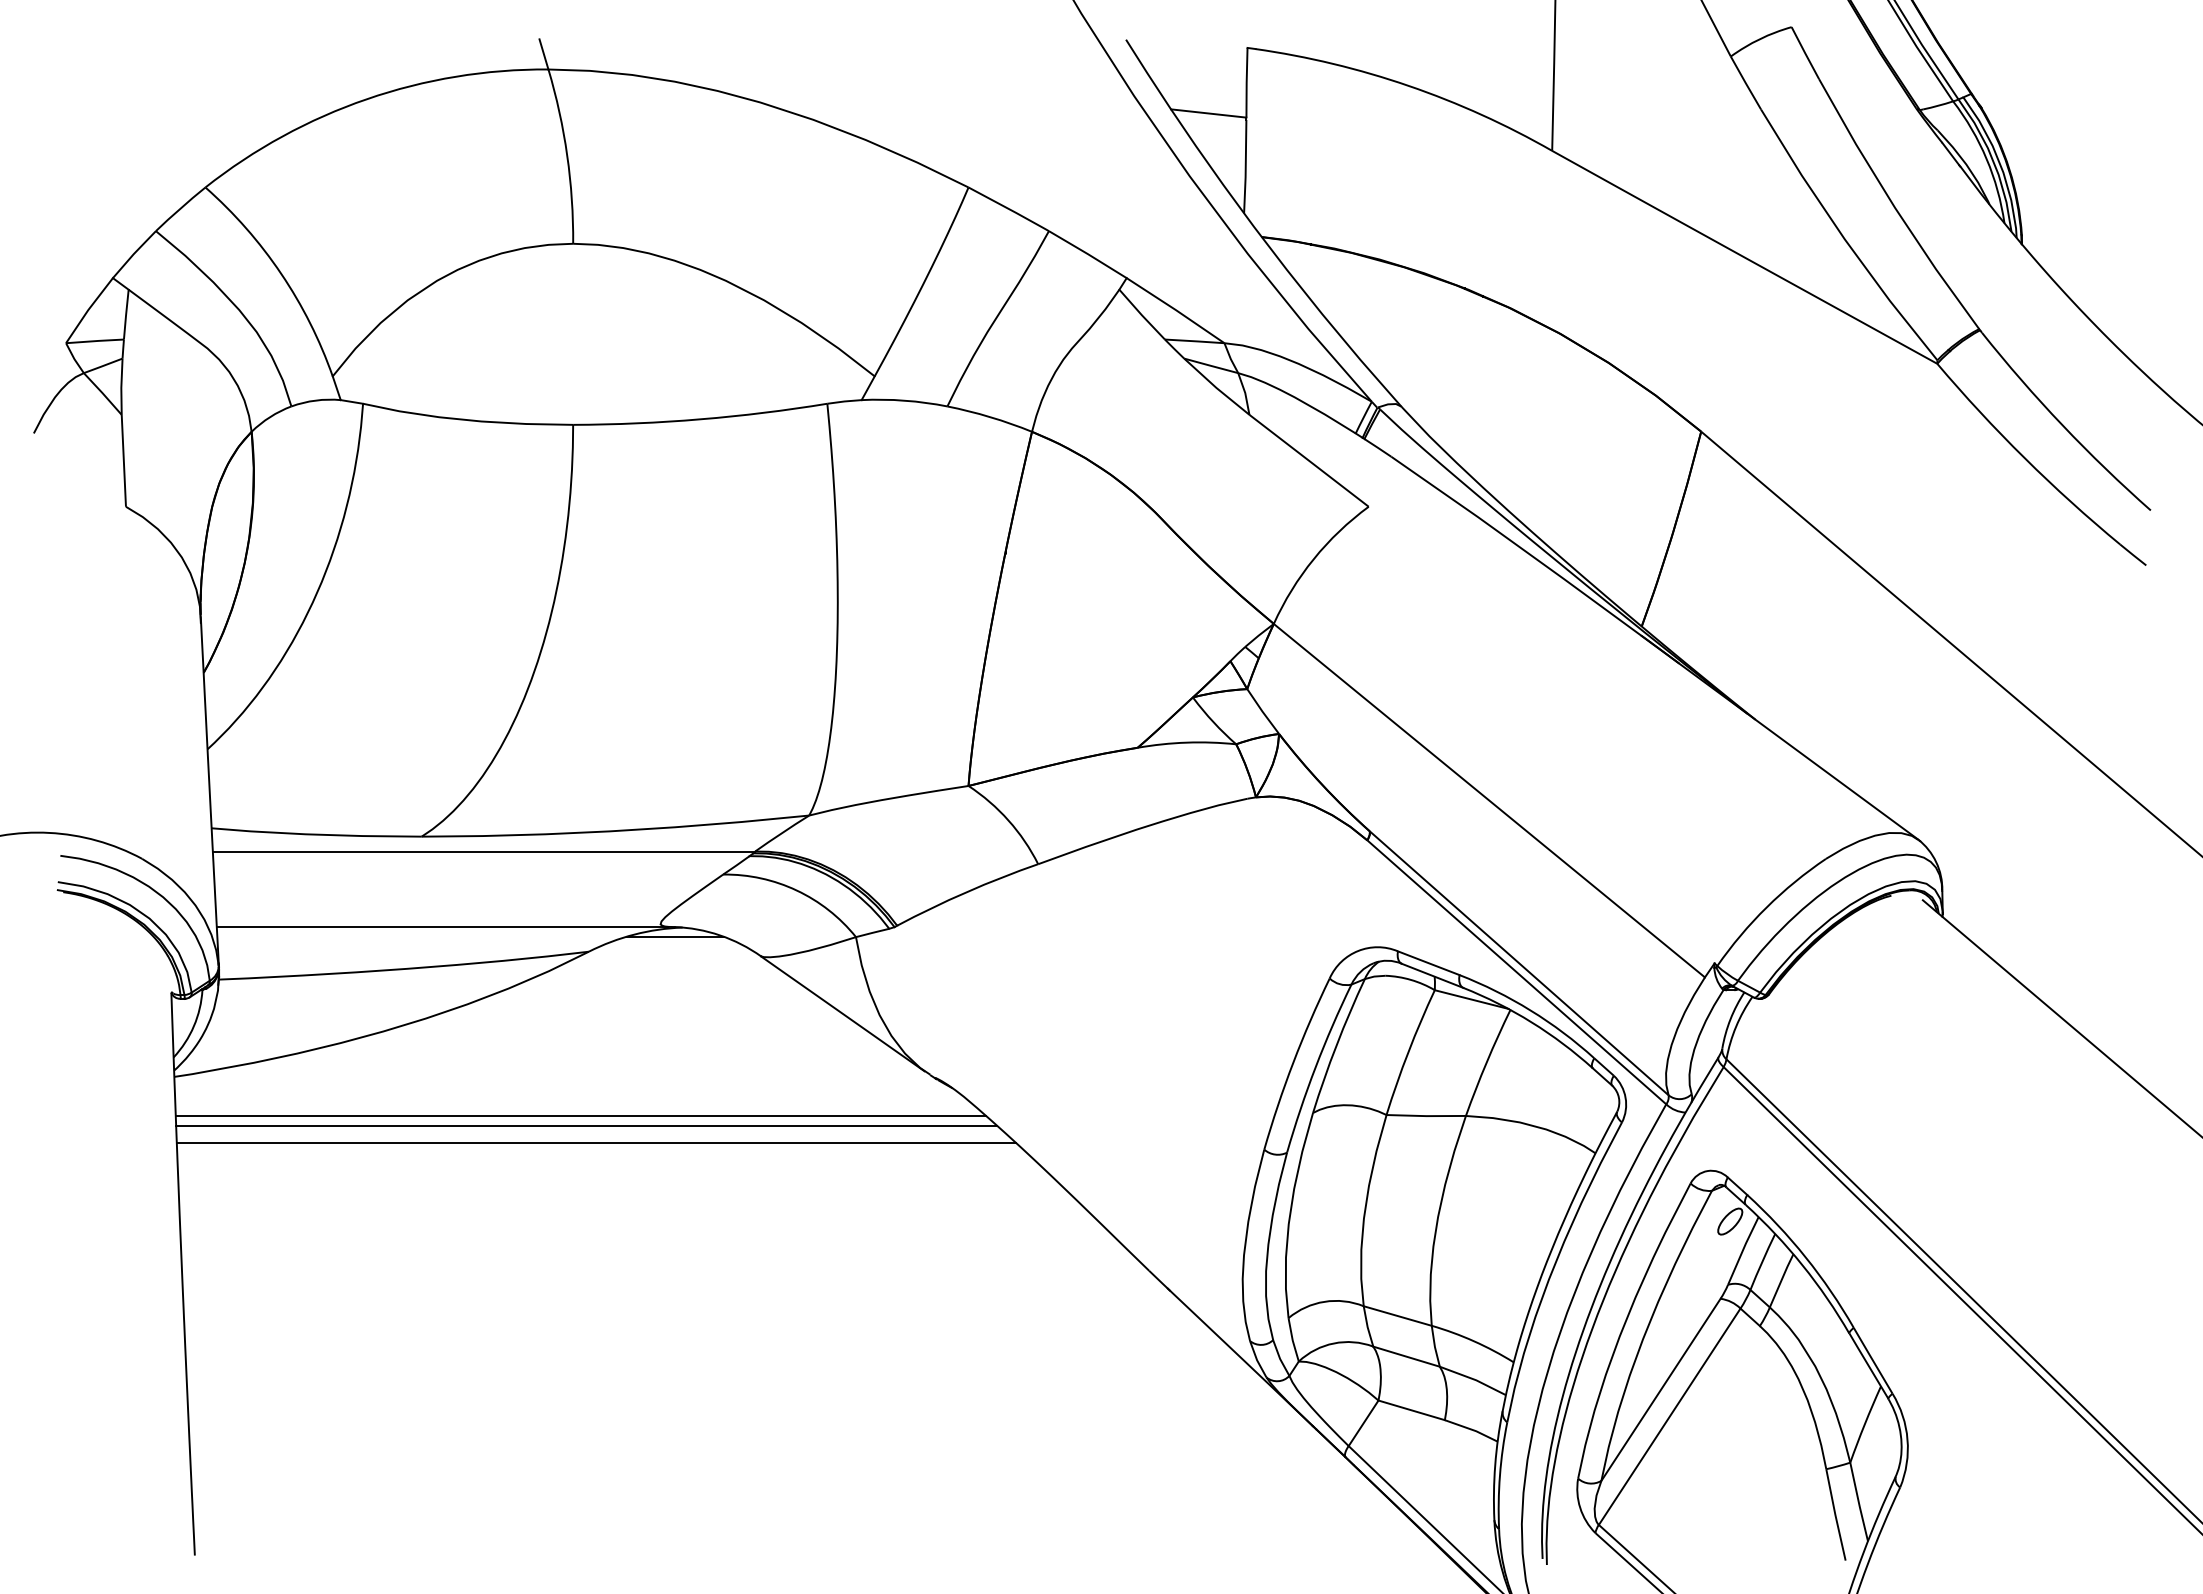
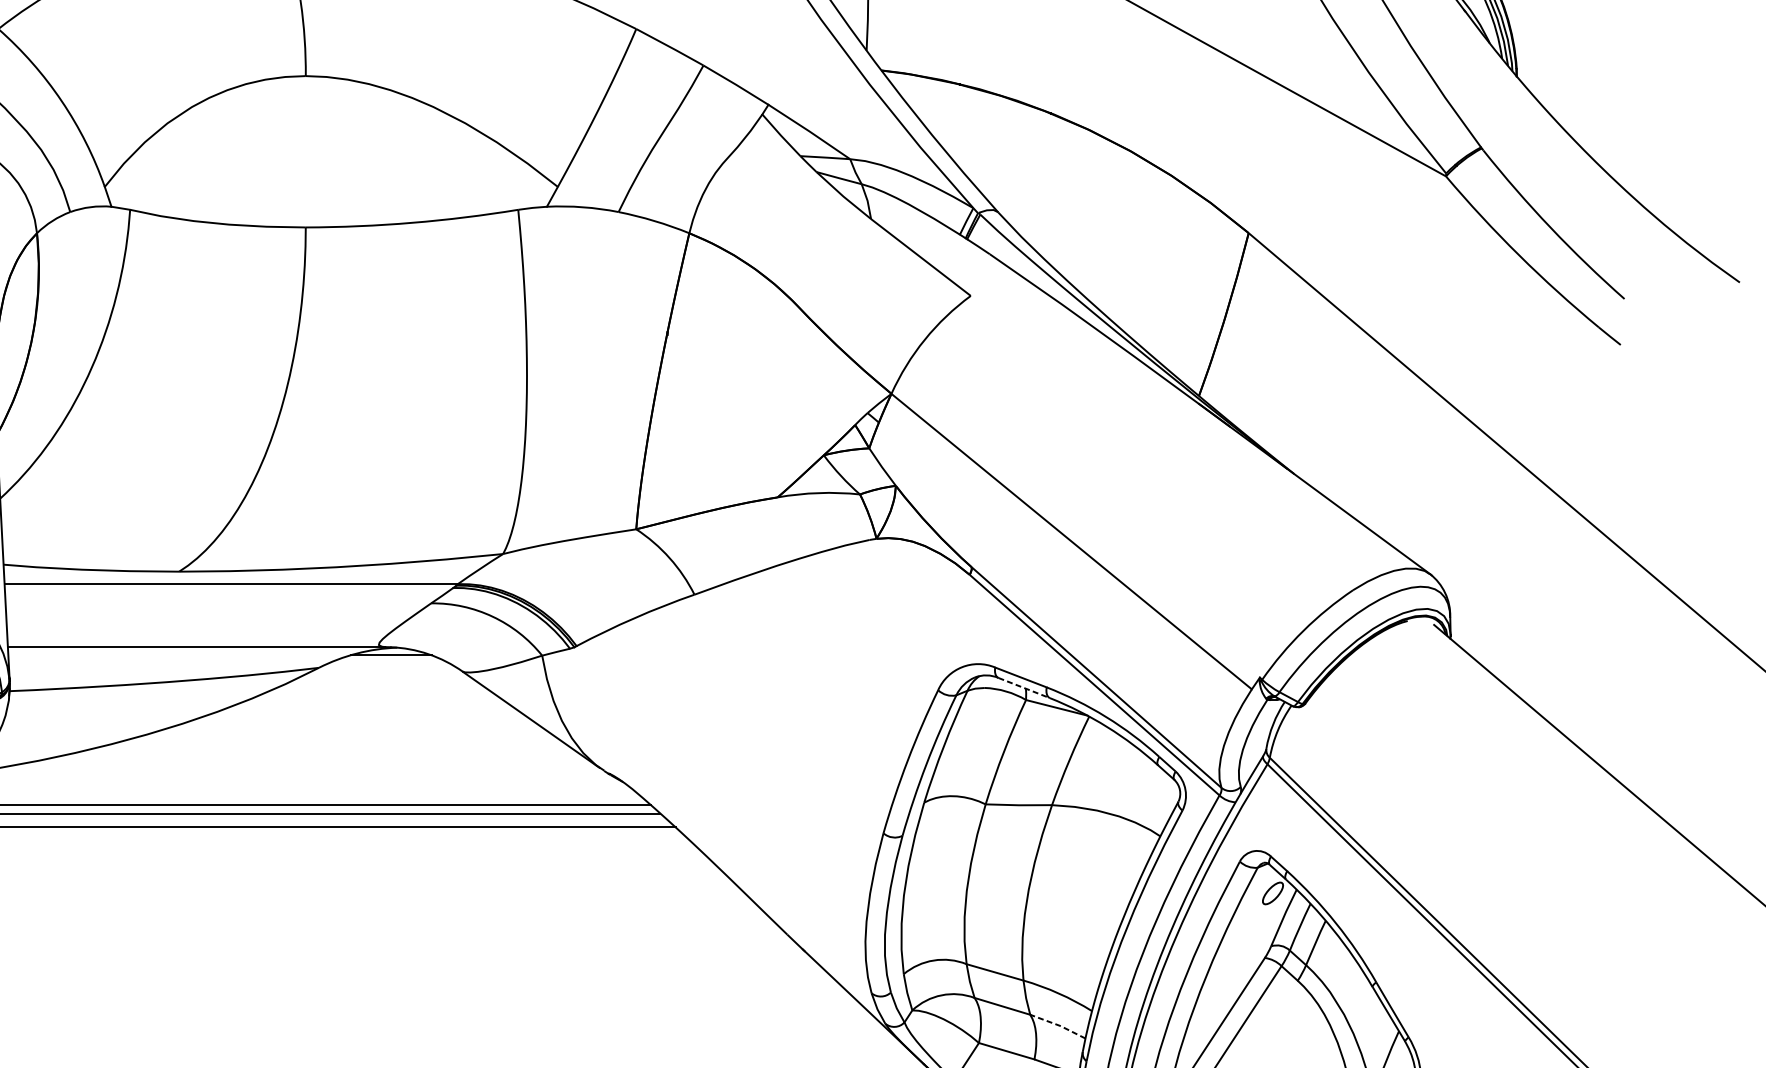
line: (1433, 976) -> (1024, 688), solid -> dashed
line: (1474, 1379) -> (1059, 1025), solid -> dashed

